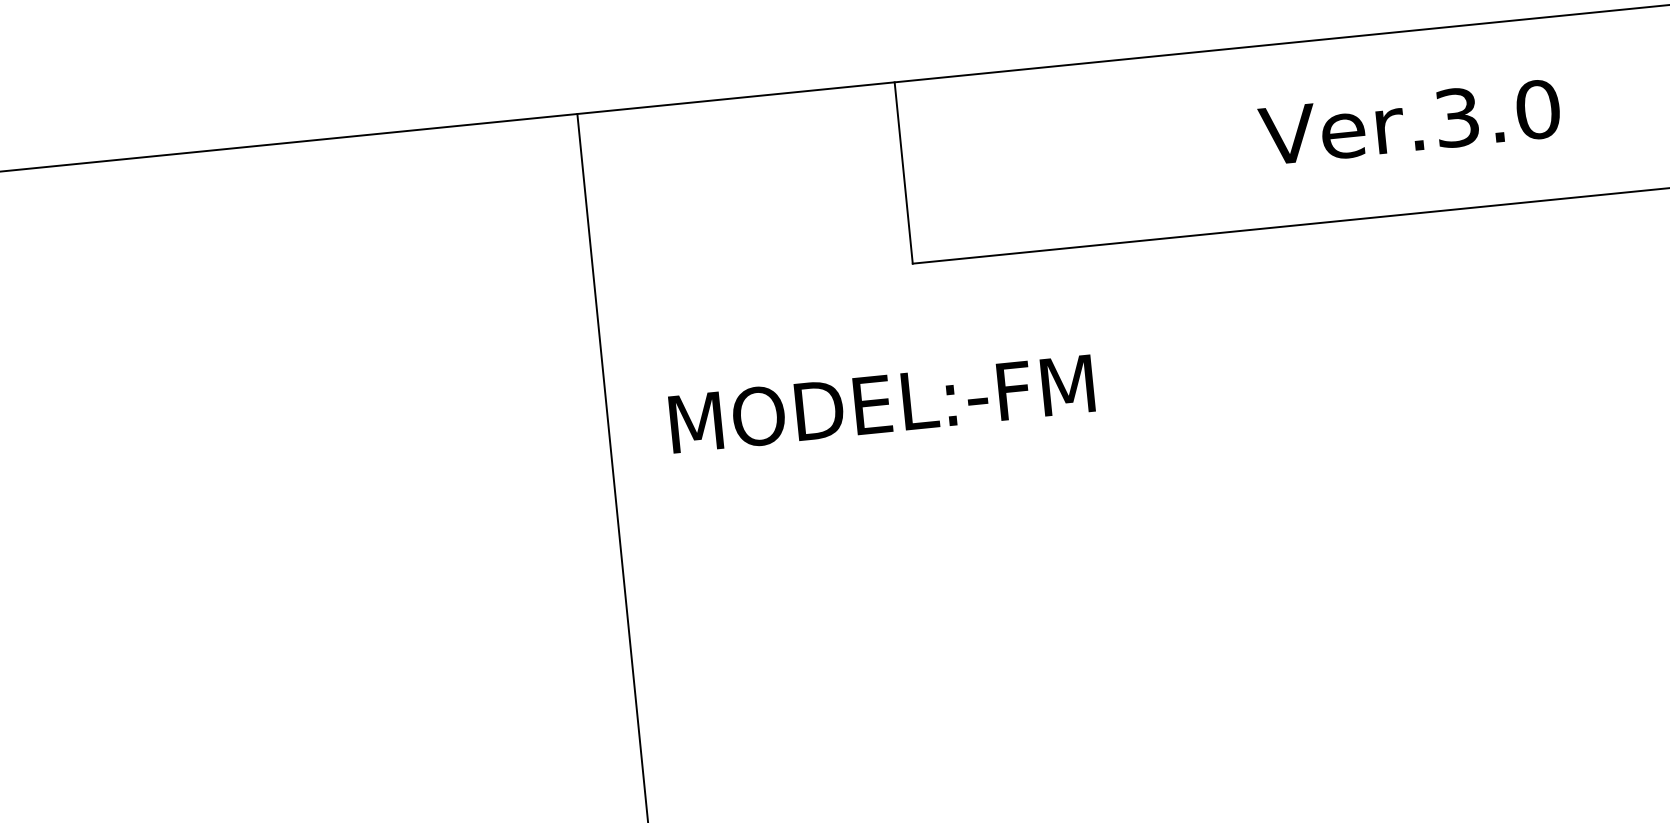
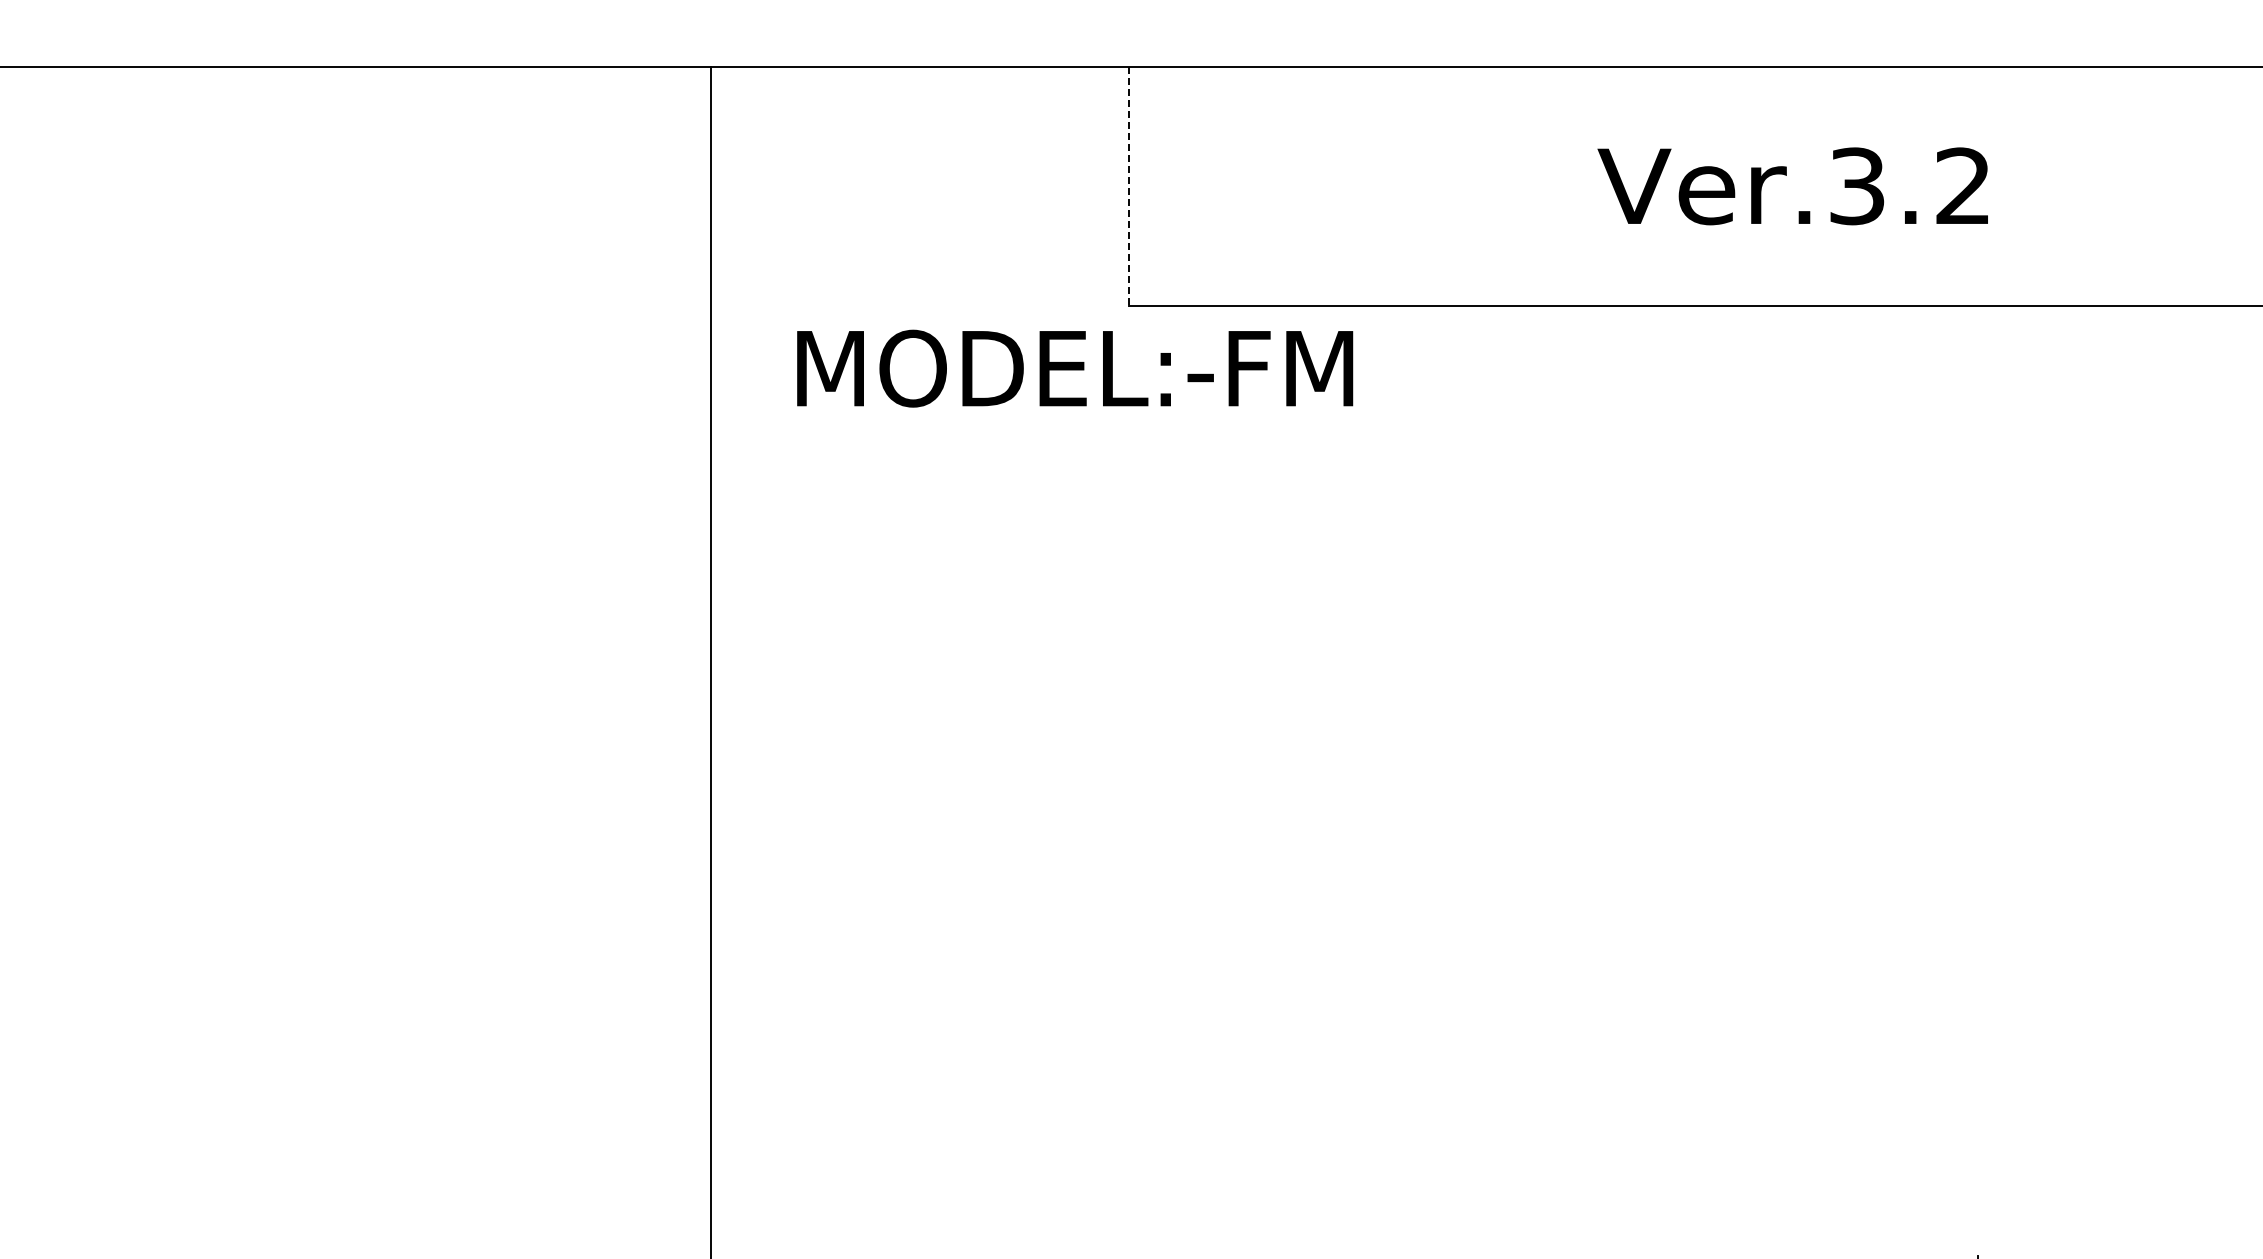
text: (1538, 109) -> (1963, 186), Ver.3.0 -> Ver.3.2
line: (903, 173) -> (1128, 186), solid -> dashed
text: (882, 403) -> (1075, 368), moved

